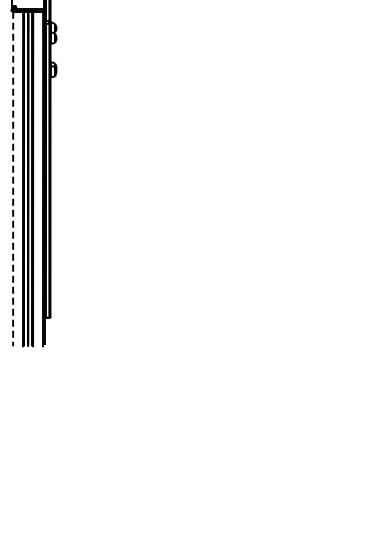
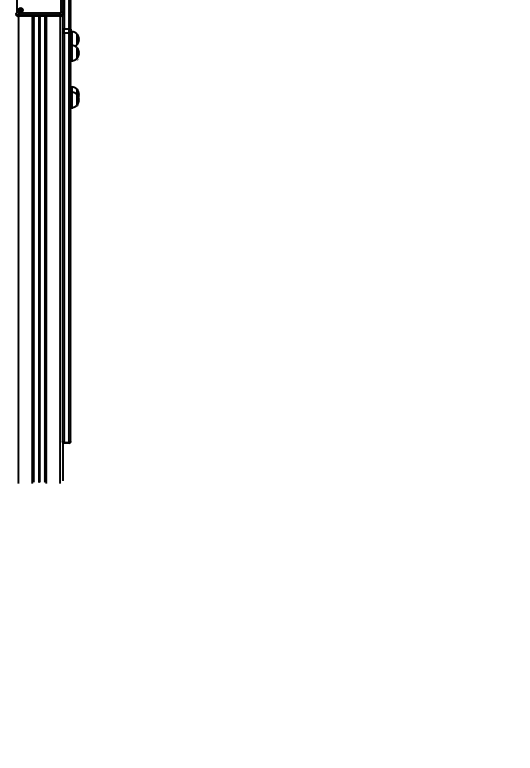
line: (13, 179) -> (18, 250), dashed -> solid

